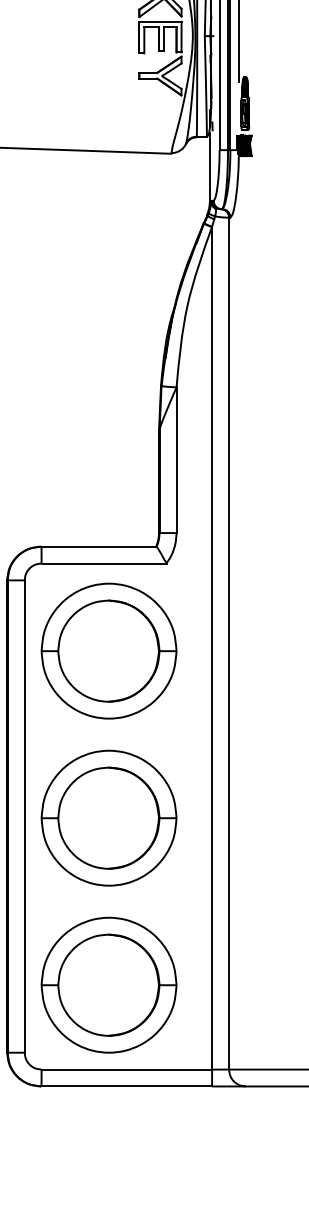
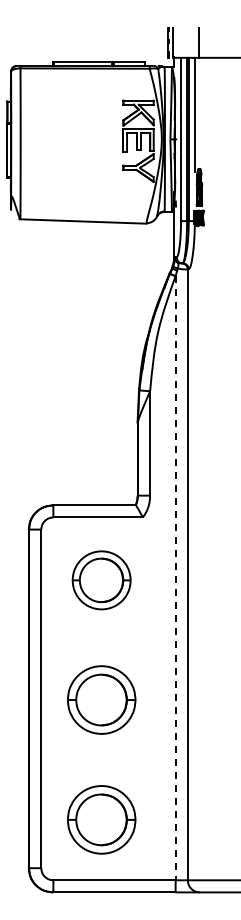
line: (211, 648) -> (175, 578), solid -> dashed
part: (108, 651) -> (101, 580), size x0.6
part: (108, 817) -> (101, 699), size x0.7
part: (108, 984) -> (101, 819), size x0.7

